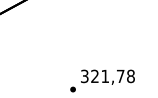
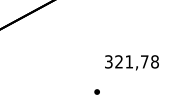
text: (107, 77) -> (131, 62), moved

